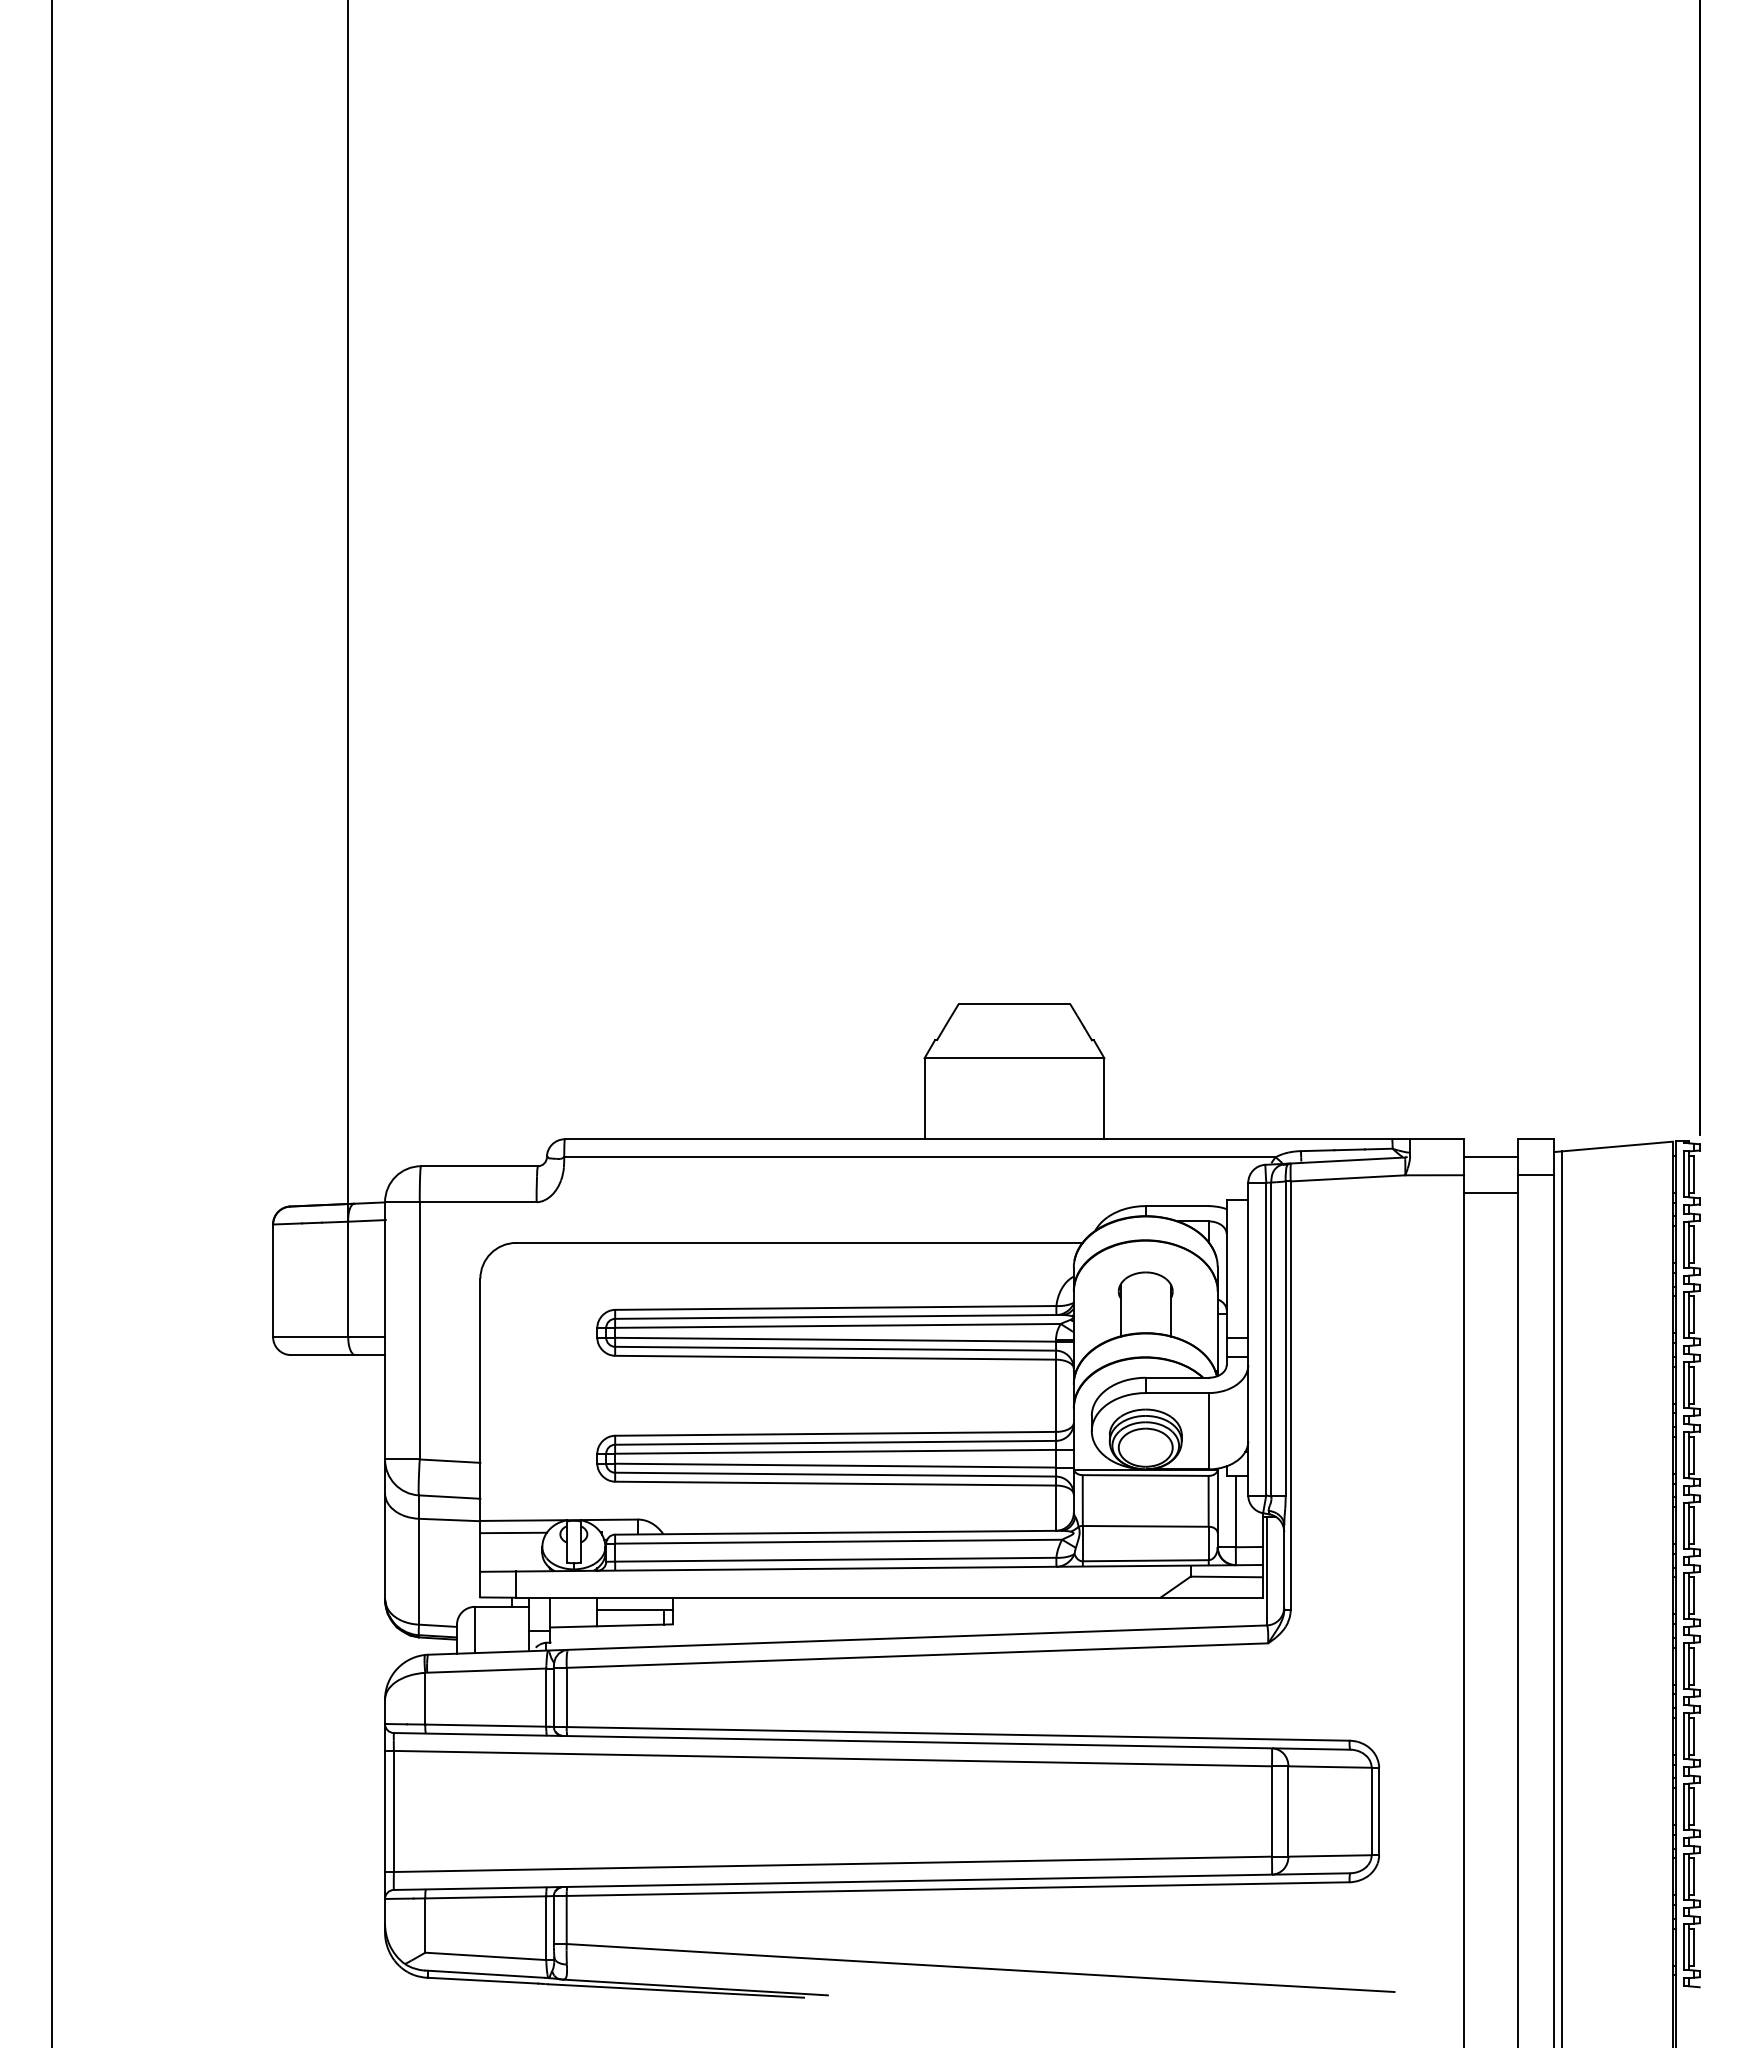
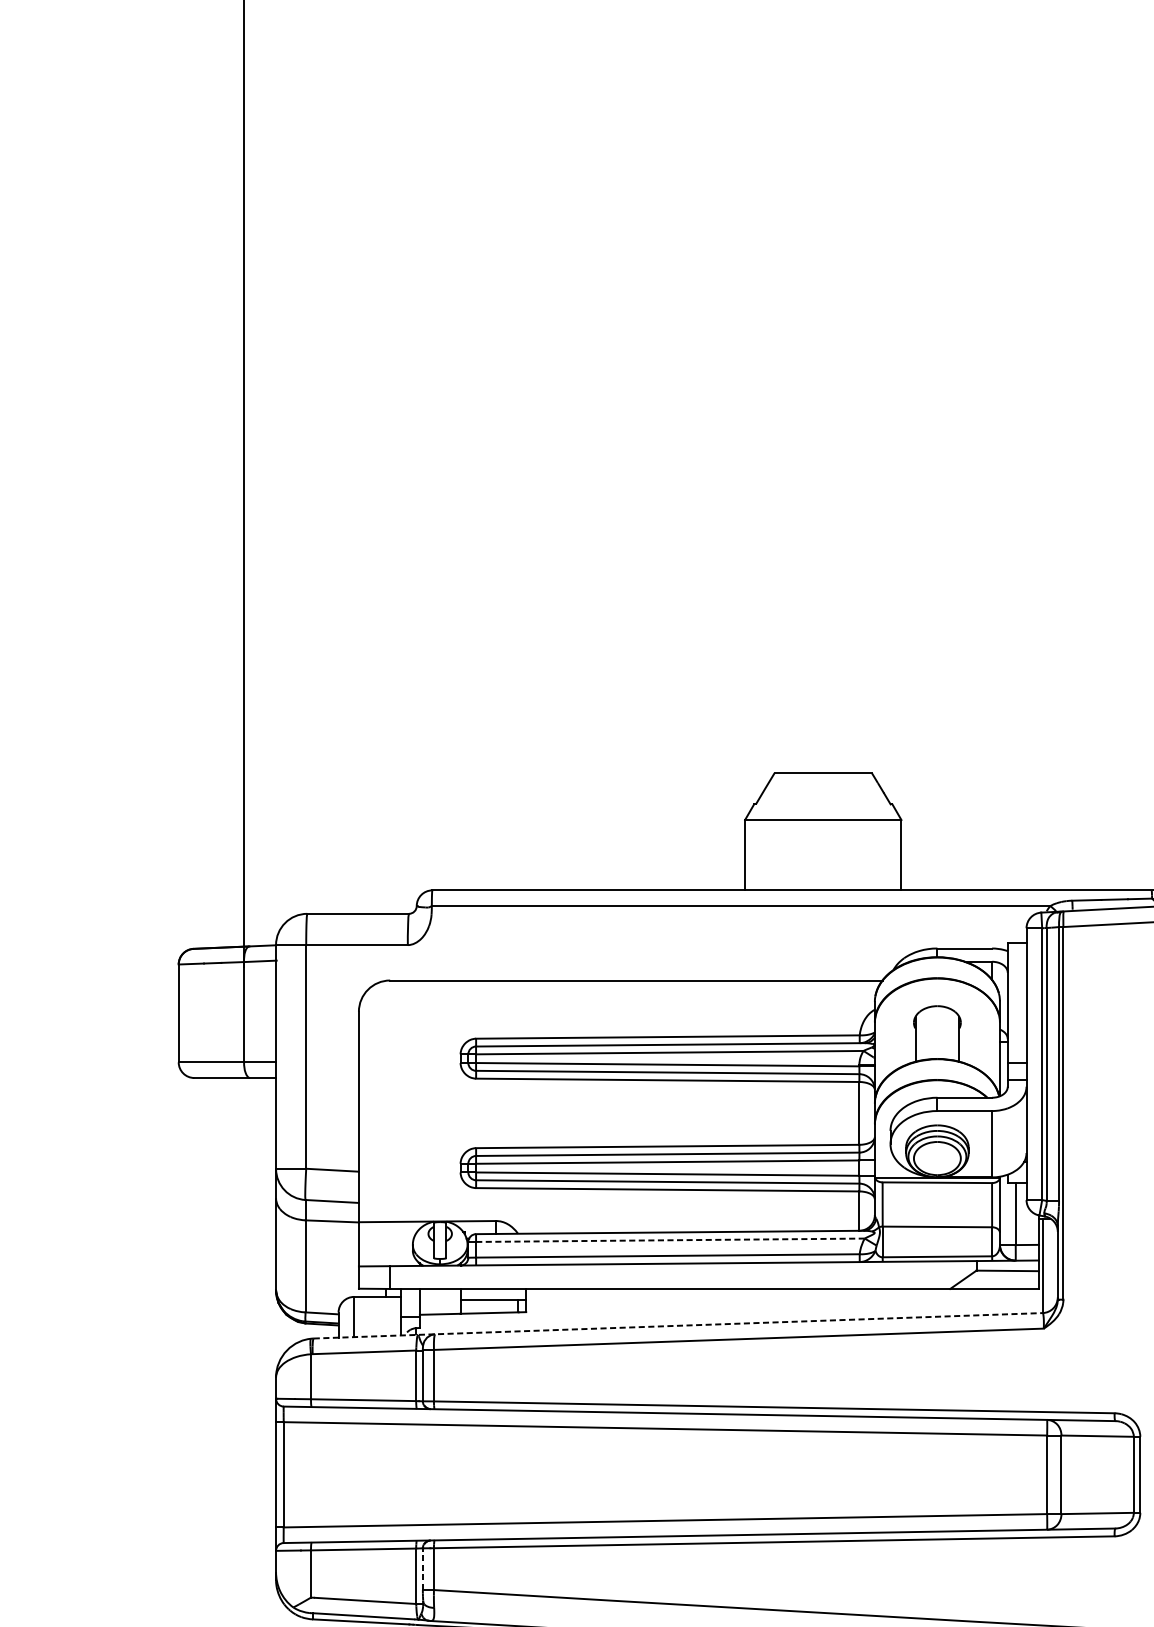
line: (513, 1532) -> (387, 1232), removed
line: (838, 1541) -> (670, 1240), solid -> dashed
line: (848, 1640) -> (678, 1326), solid -> dashed
line: (553, 1919) -> (422, 1568), solid -> dashed

